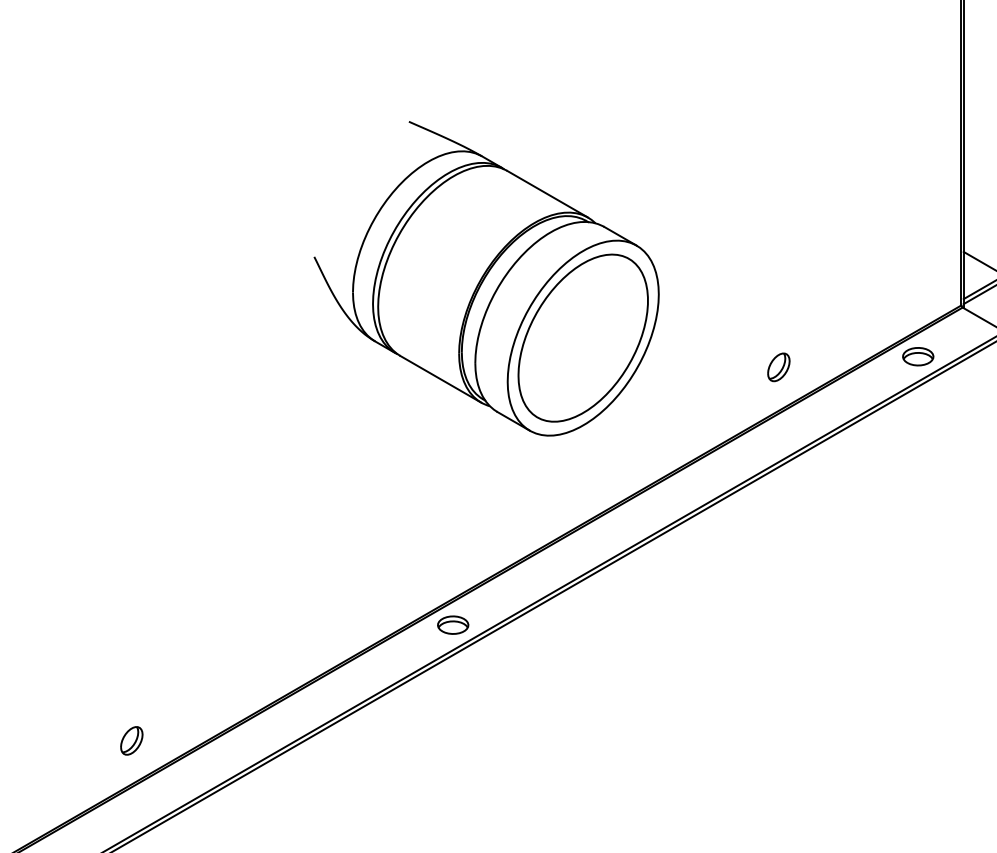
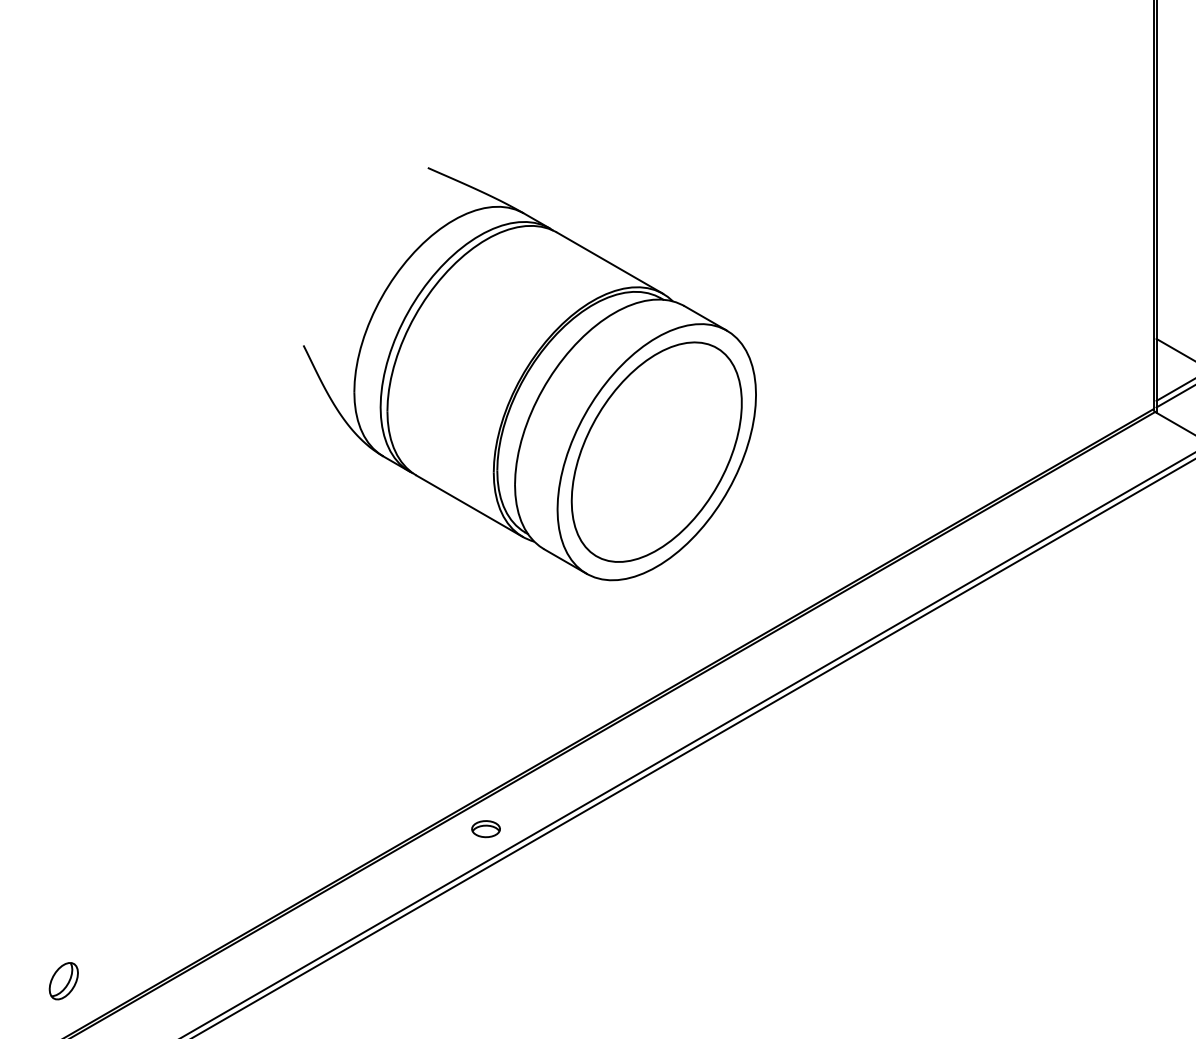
part: (918, 356) -> (1097, 476), removed
part: (778, 367) -> (913, 490), removed
part: (453, 624) -> (486, 828), size x0.7

